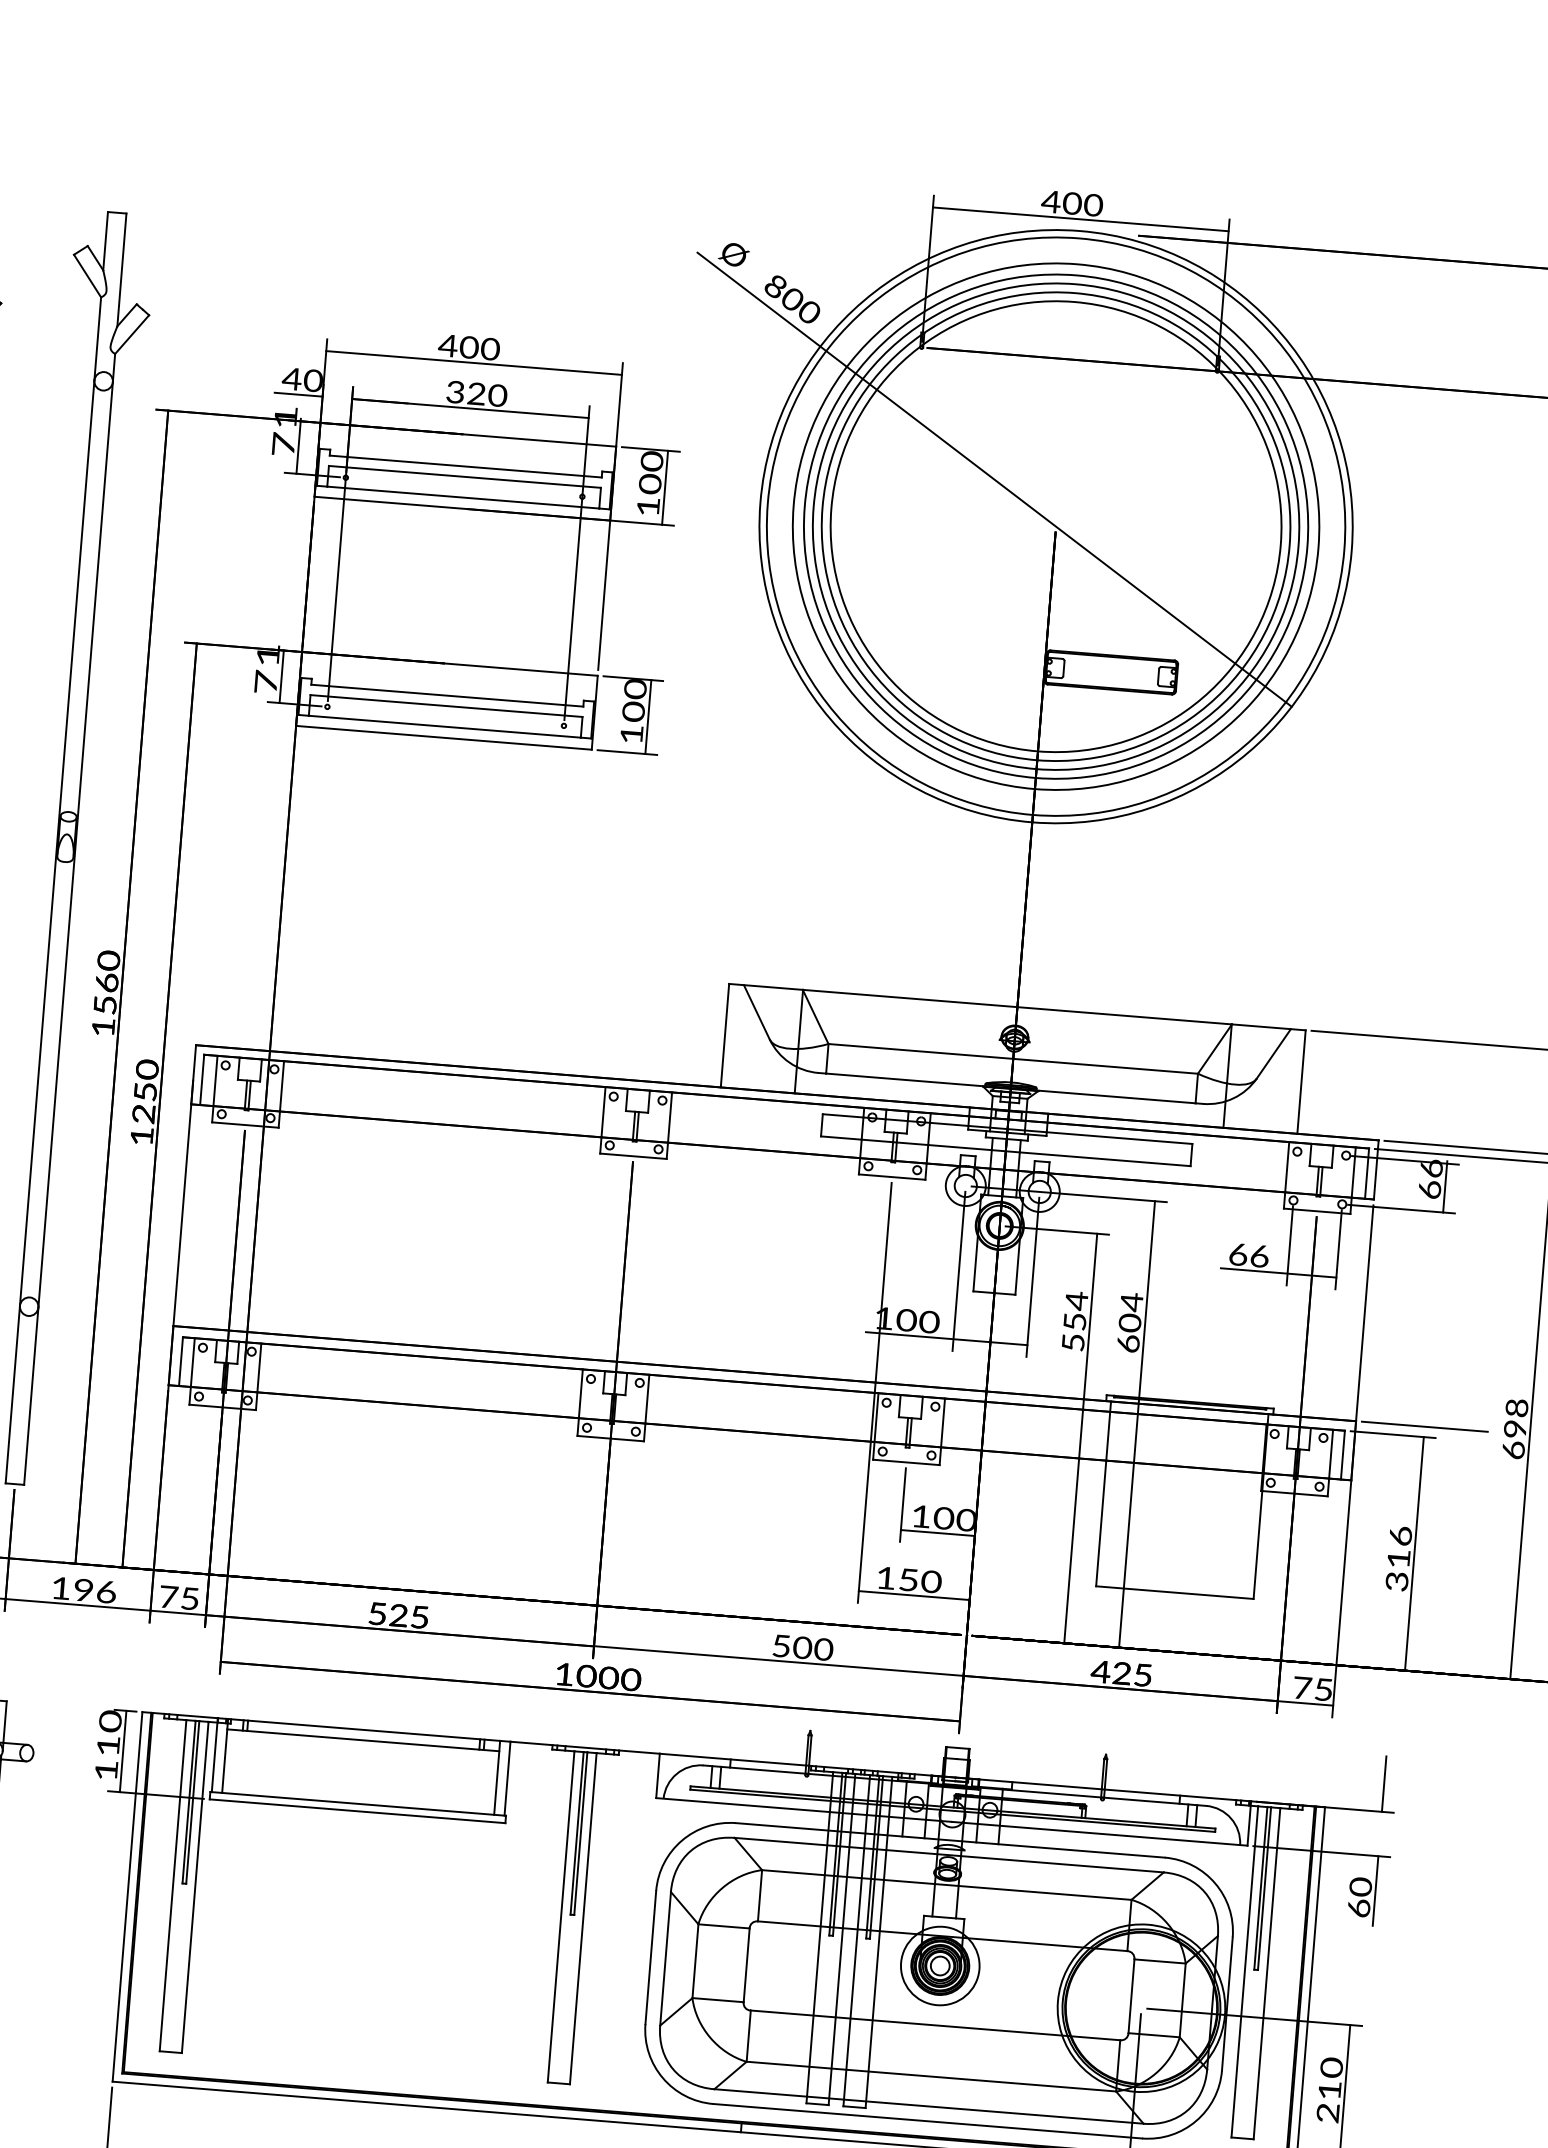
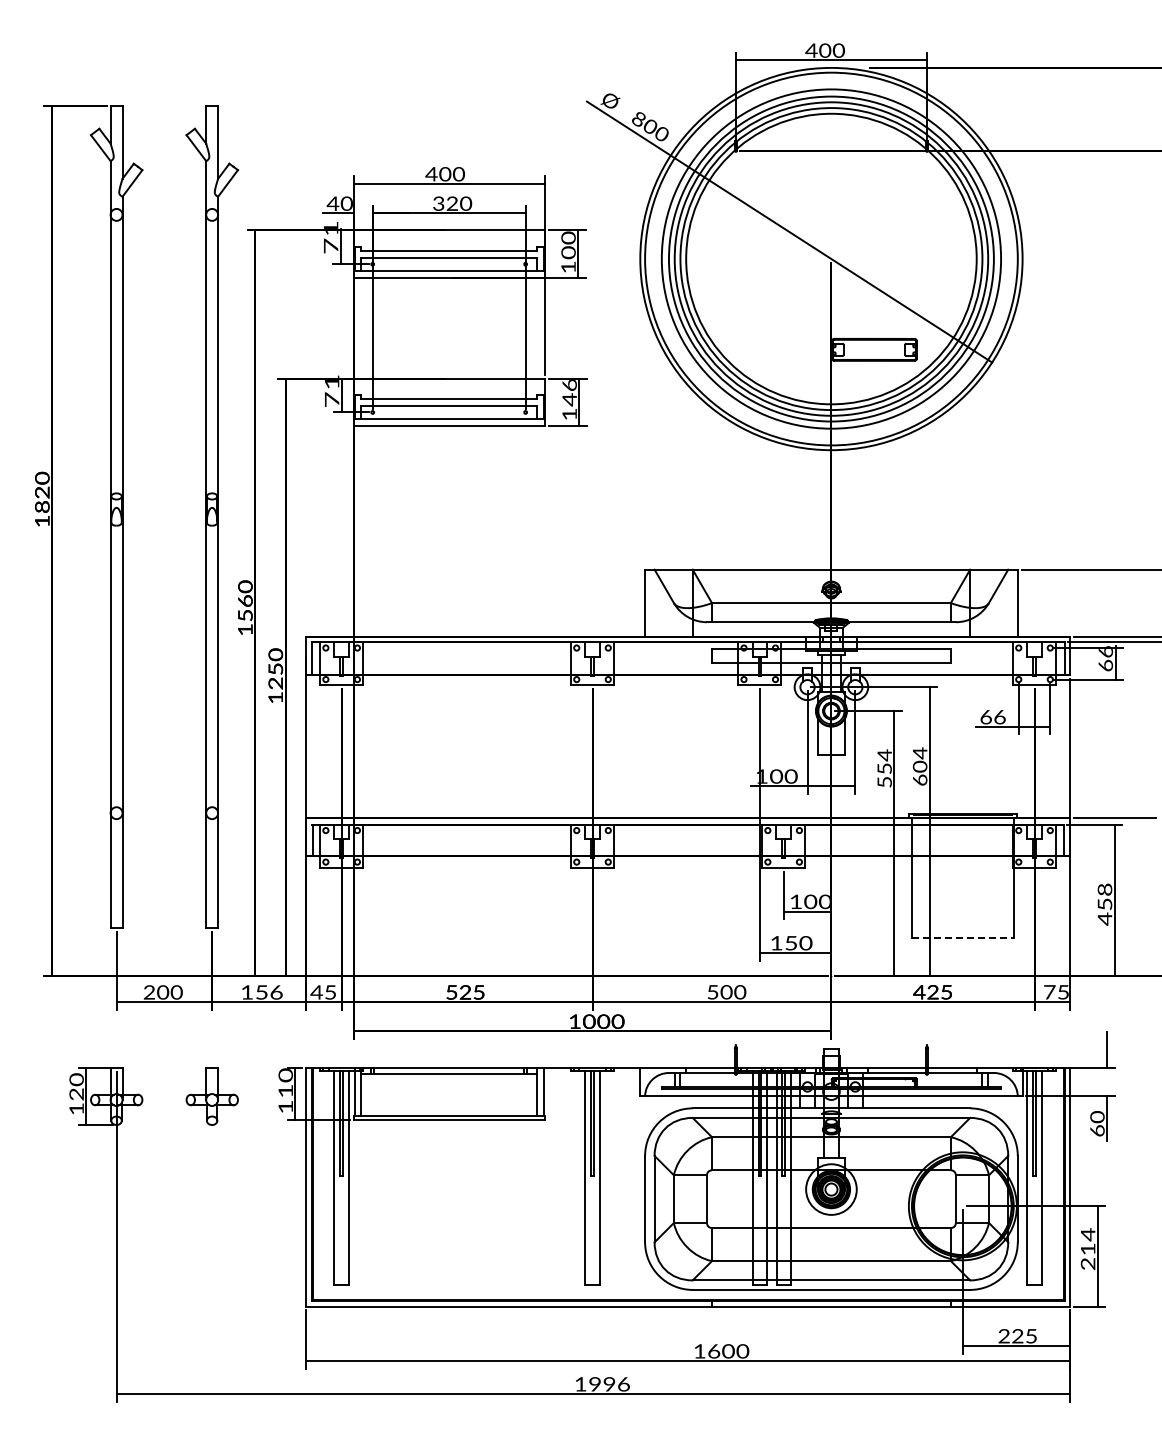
text: (634, 702) -> (569, 393), 100 -> 146
text: (1398, 1559) -> (1104, 904), 316 -> 458
text: (83, 1590) -> (261, 992), 196 -> 156
line: (1174, 1592) -> (962, 937), solid -> dashed
text: (168, 1597) -> (316, 992), 75 -> 45
text: (1330, 2067) -> (1087, 1234), 210 -> 214

